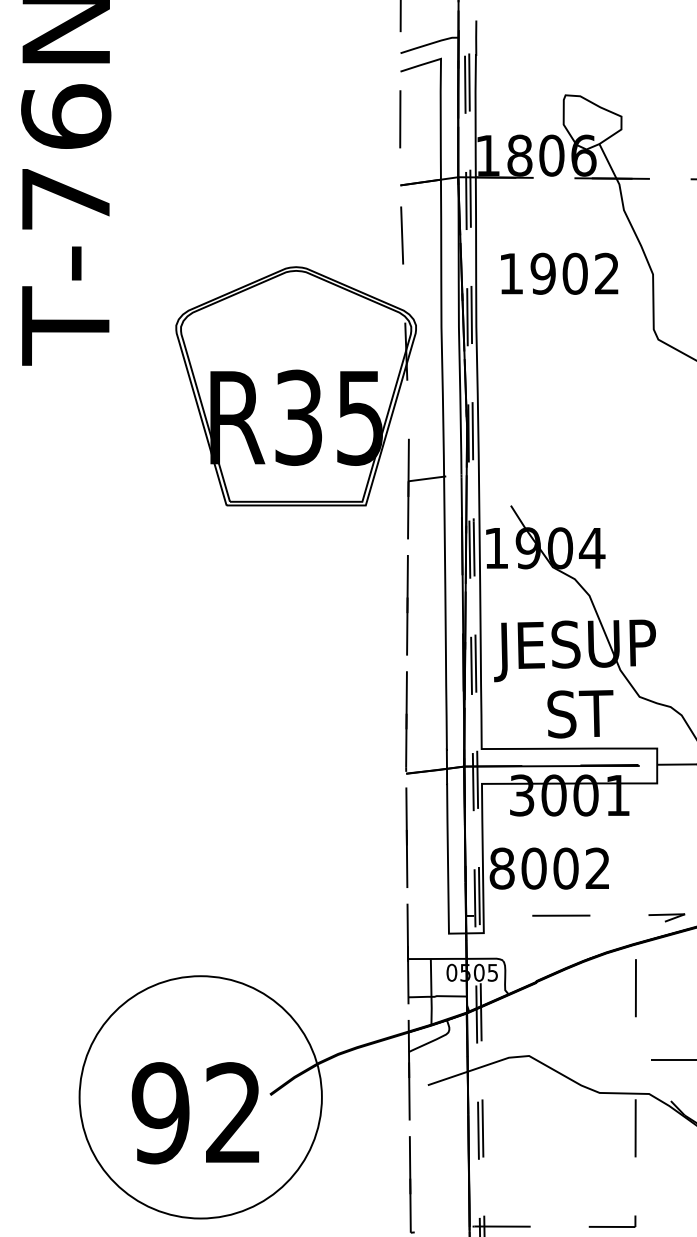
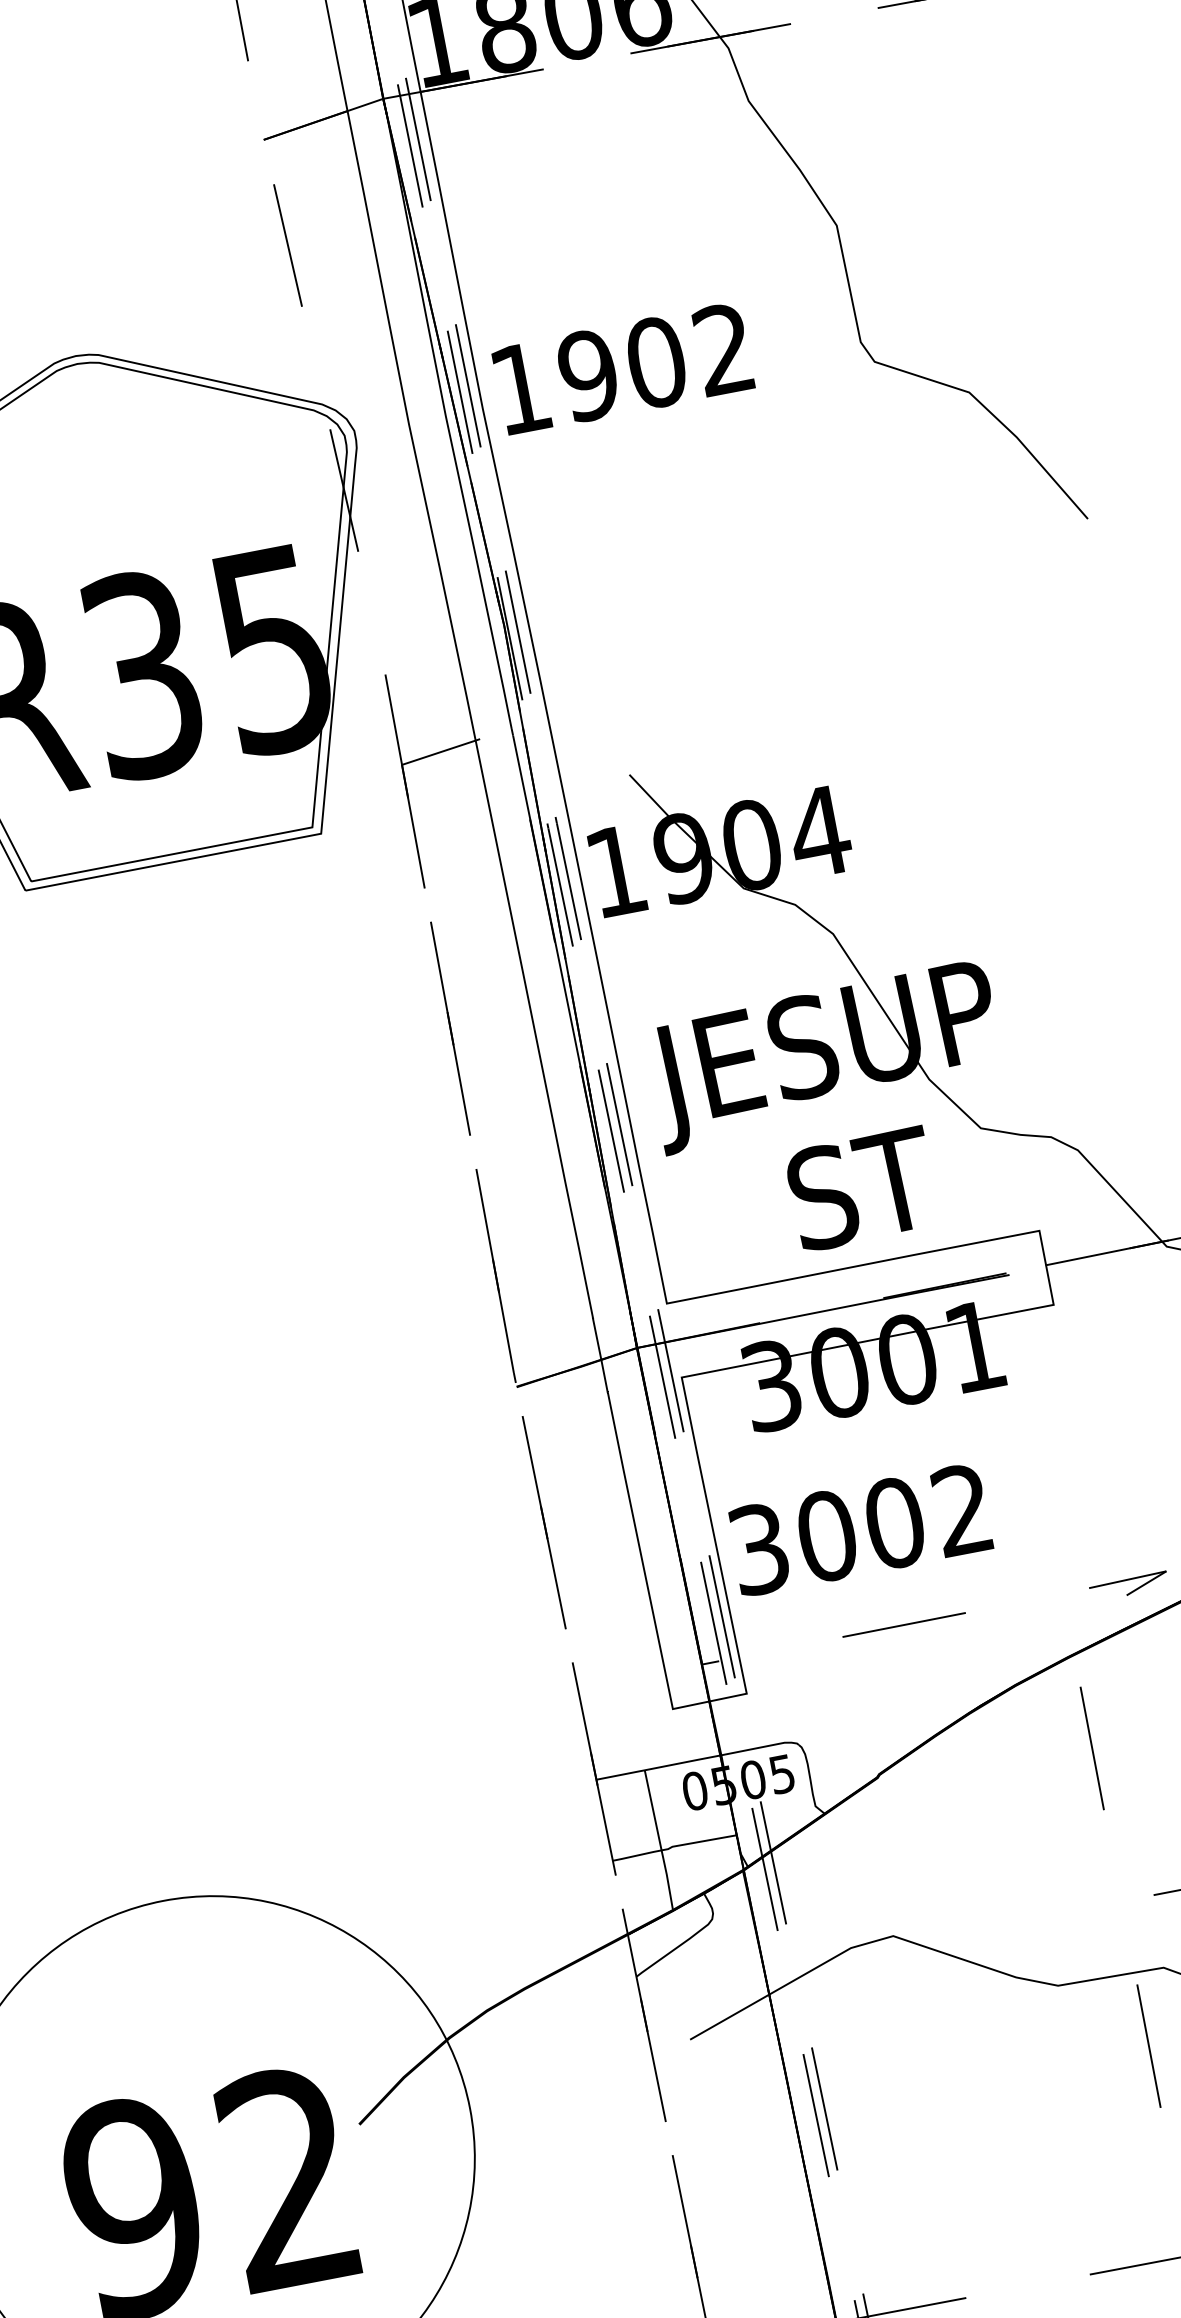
text: (559, 273) -> (622, 368), moved
text: (501, 868) -> (757, 1549), 8002 -> 3002

